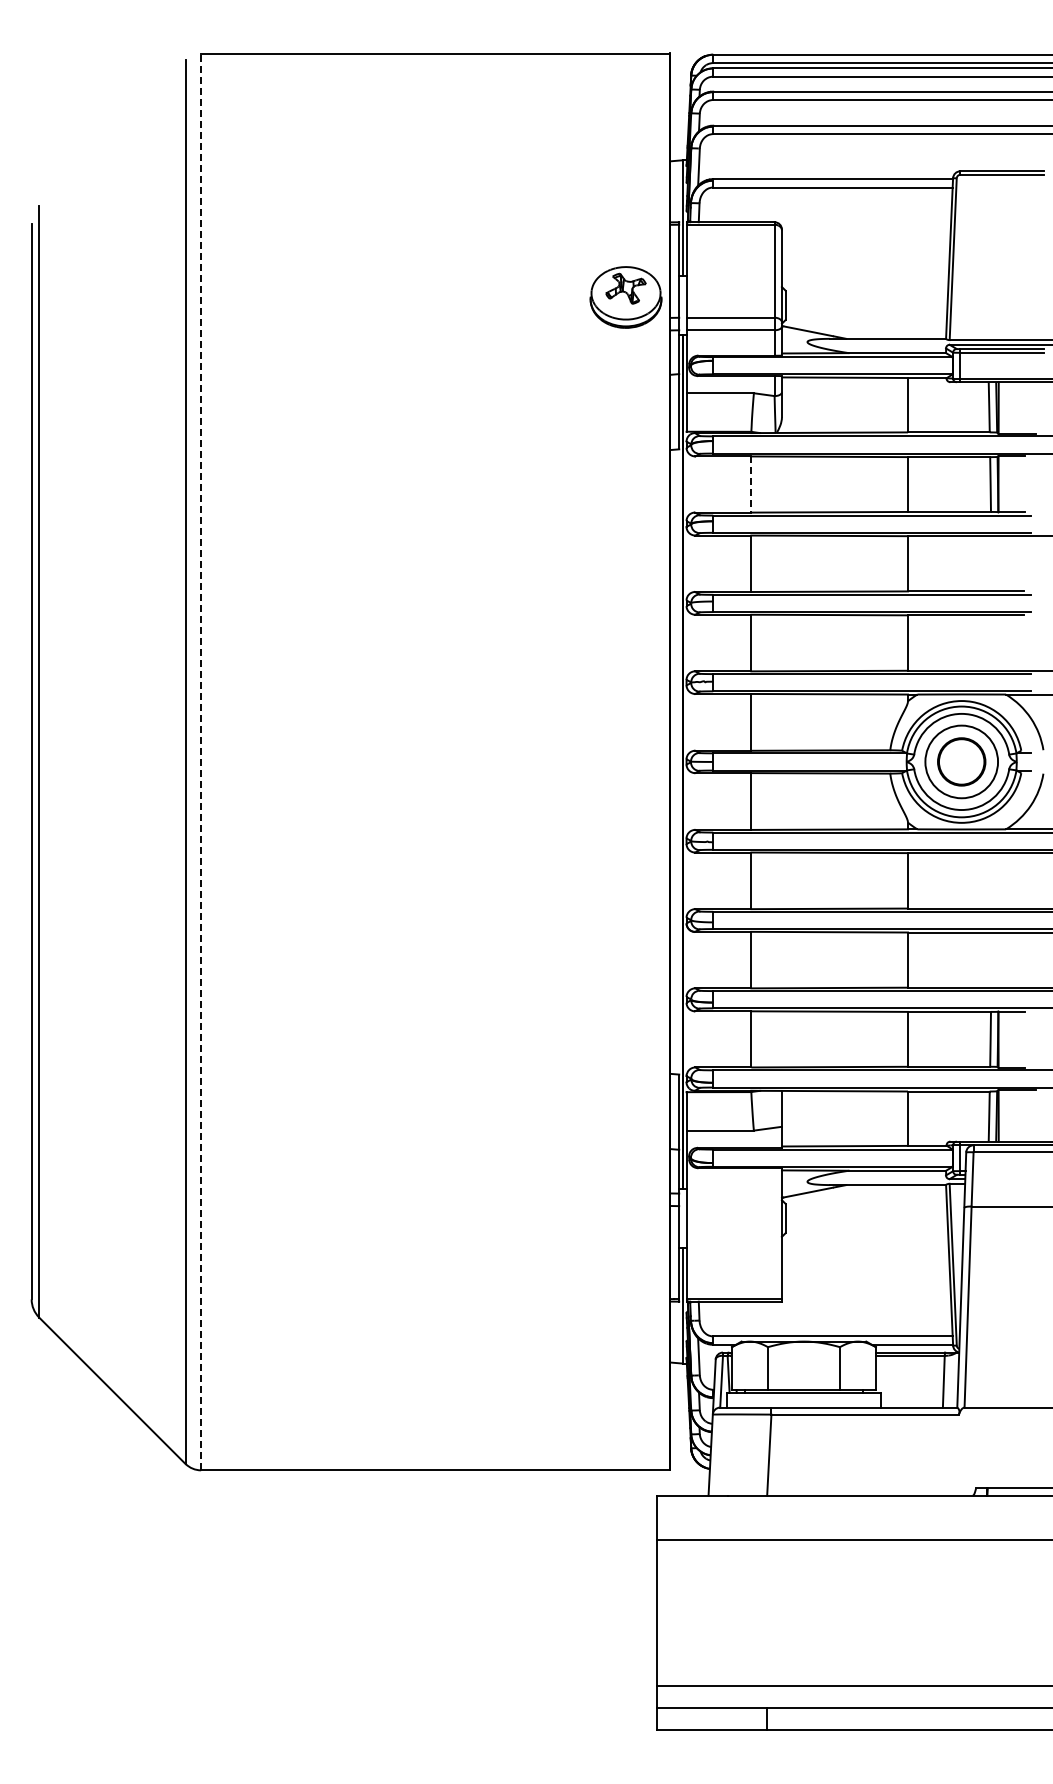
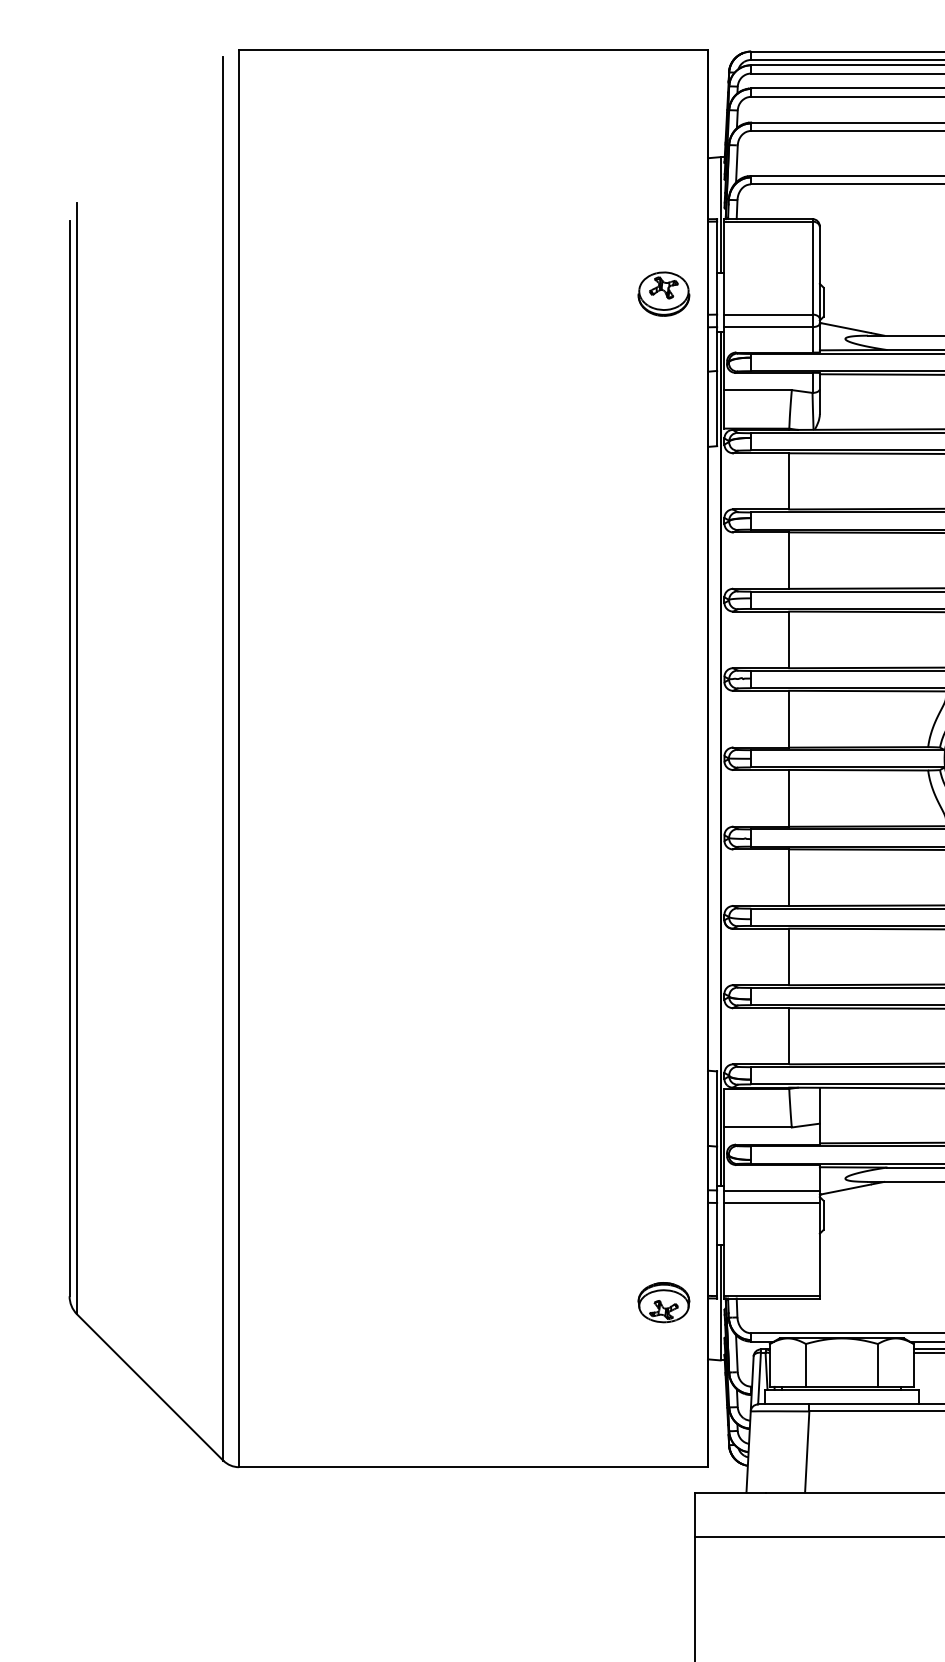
part: (625, 296) -> (663, 293), size x0.71
line: (751, 485) -> (789, 482), dashed -> solid
line: (201, 761) -> (239, 758), dashed -> solid
line: (733, 1193) -> (771, 1190), added
line: (733, 1206) -> (771, 1203), added
part: (625, 1305) -> (663, 1302), added

